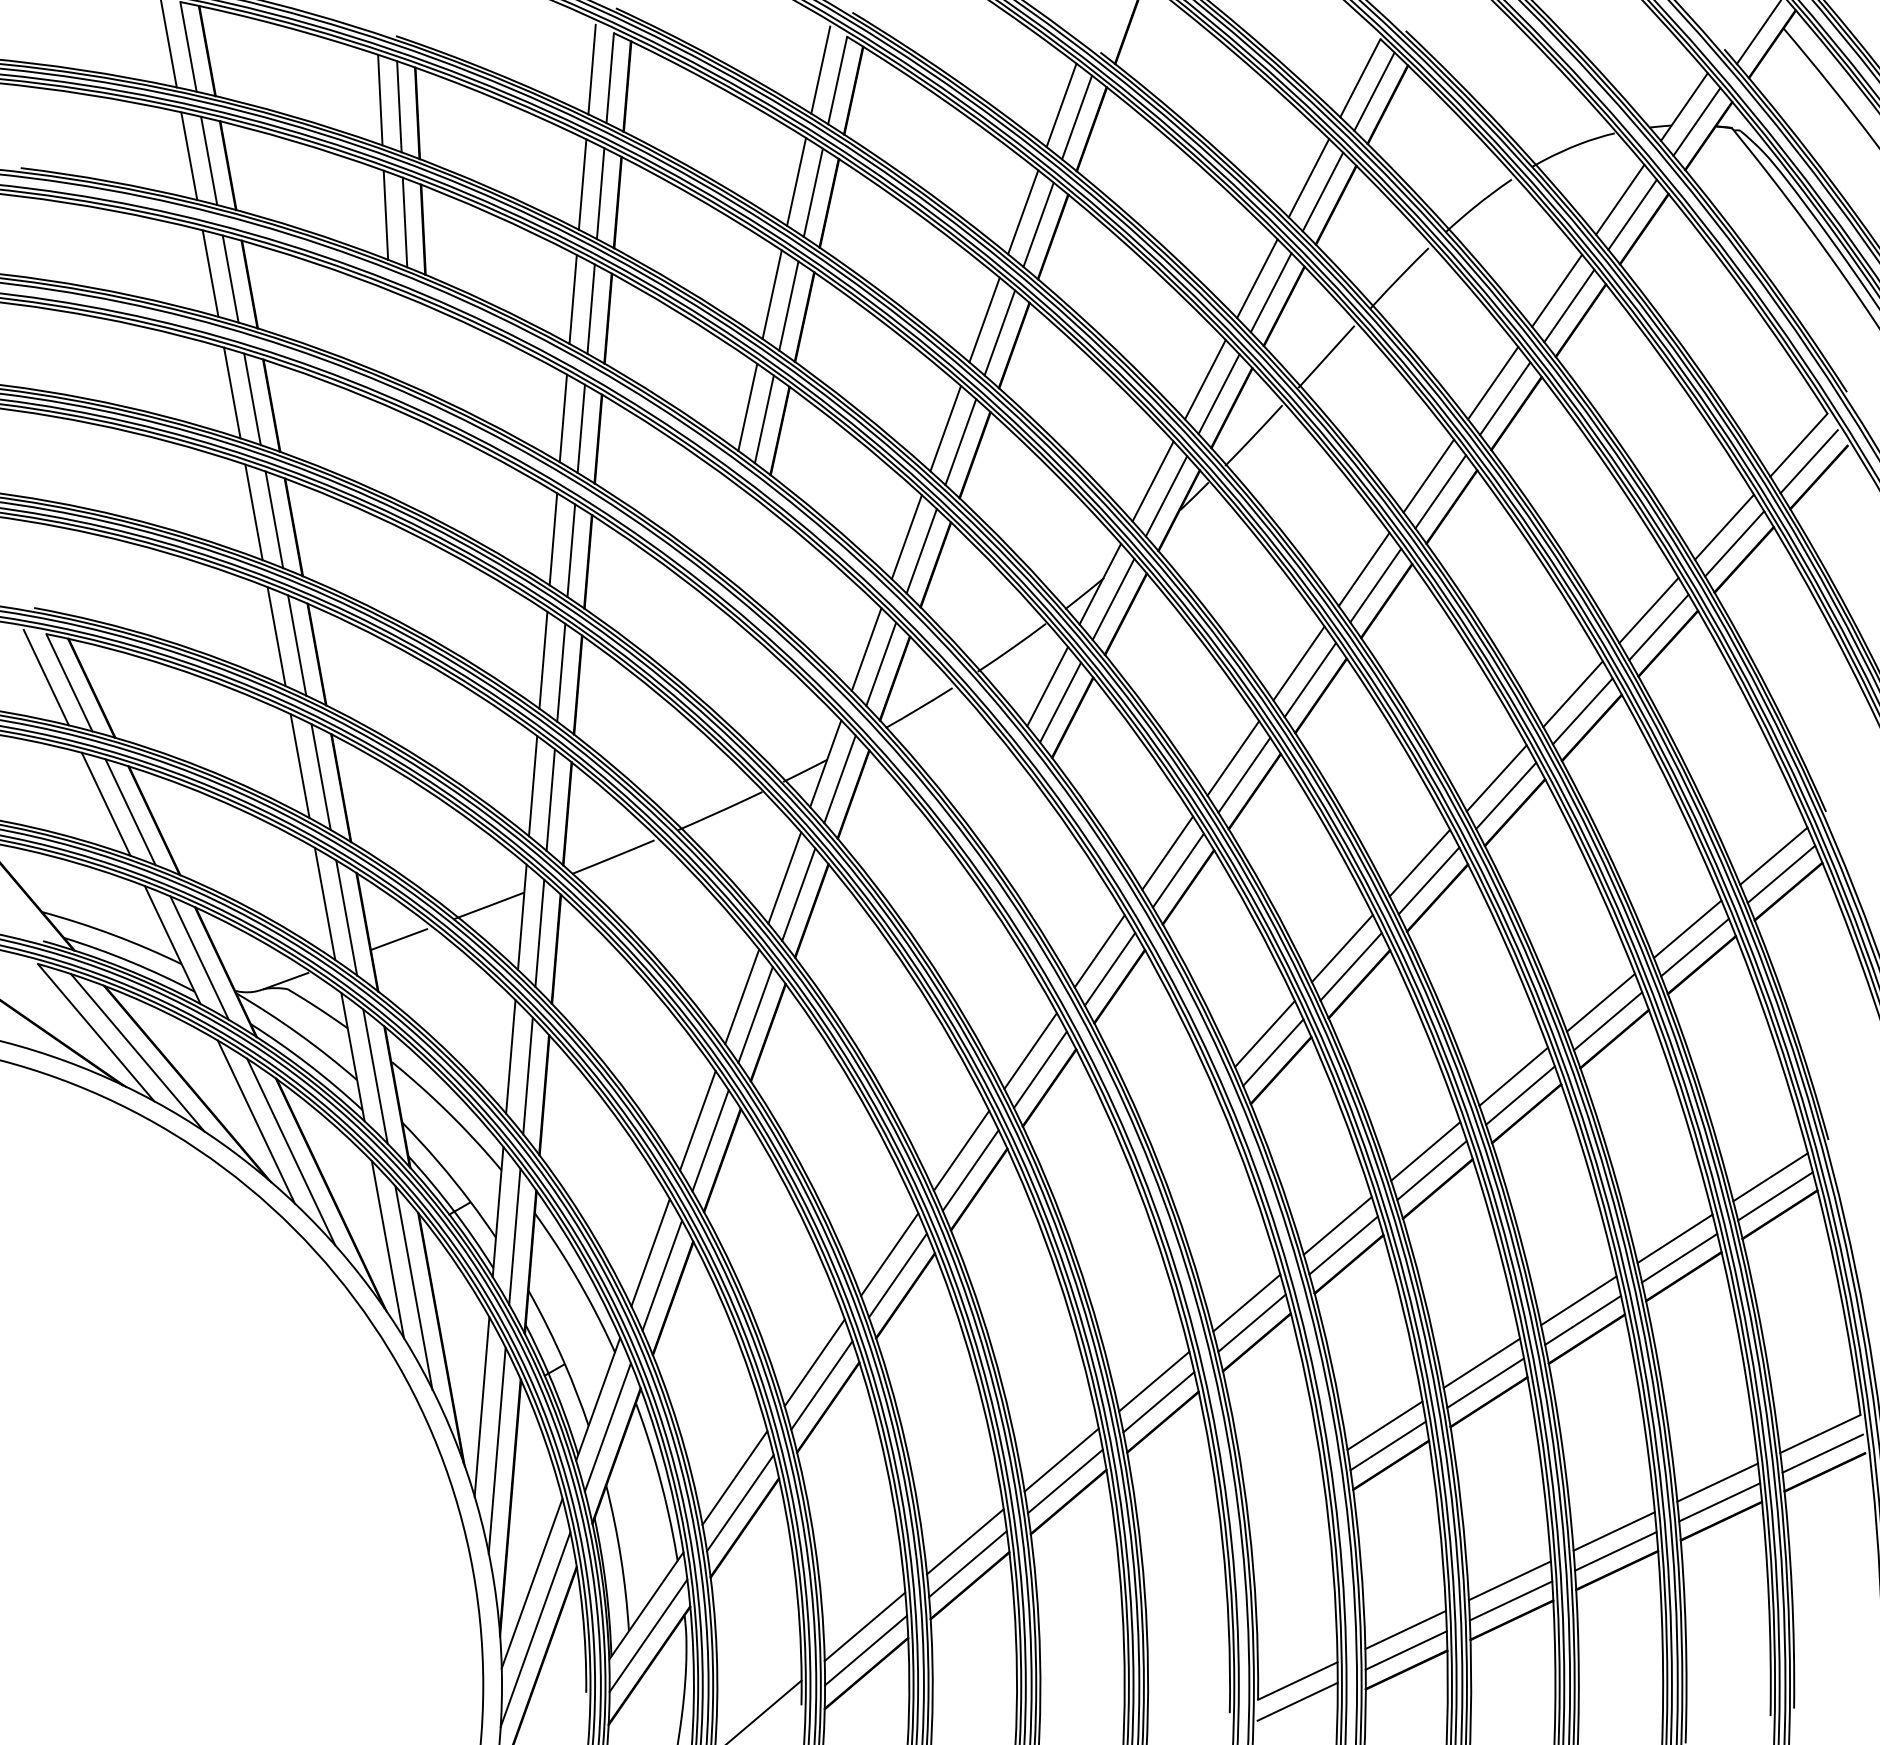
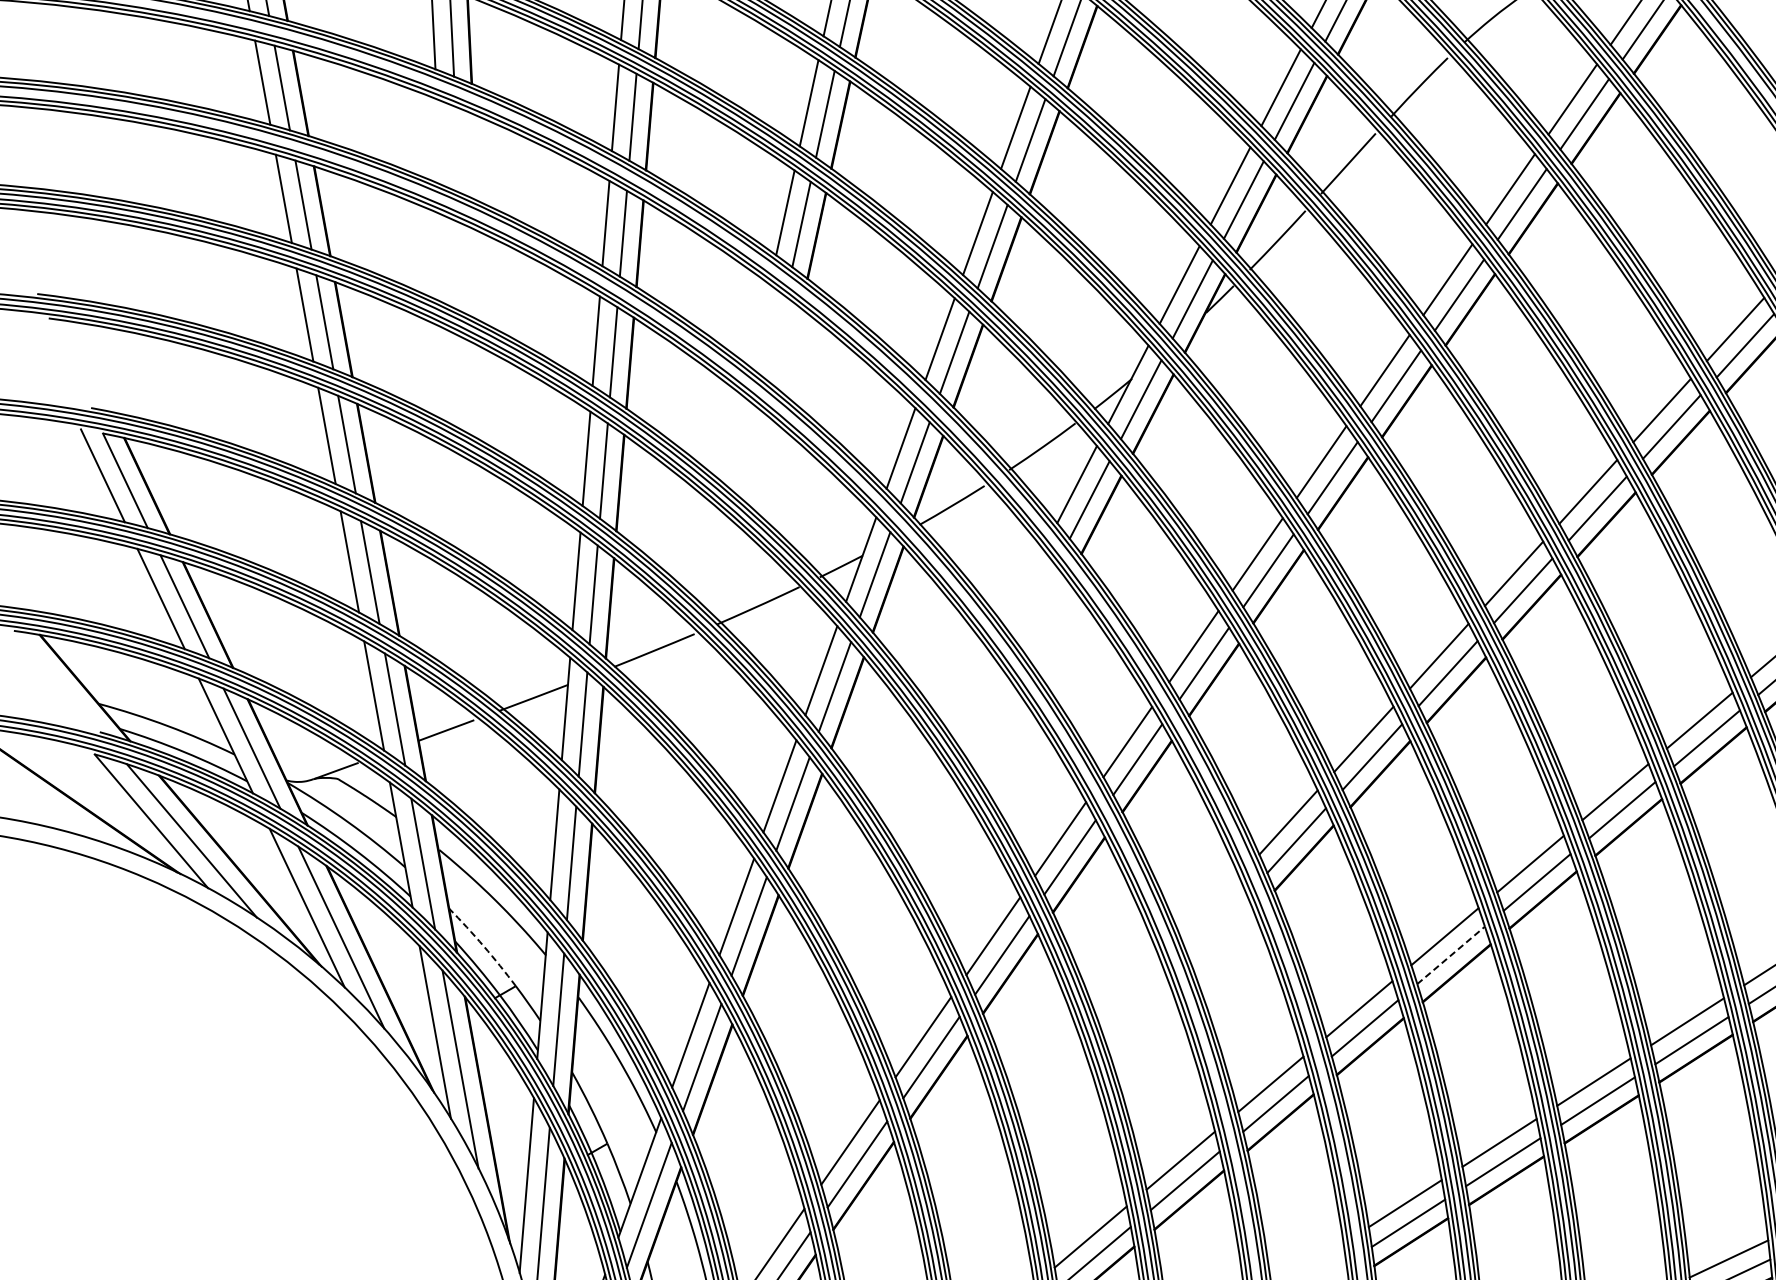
arc: (437, 1161) -> (483, 946), solid -> dashed
line: (1432, 1170) -> (1451, 955), solid -> dashed

